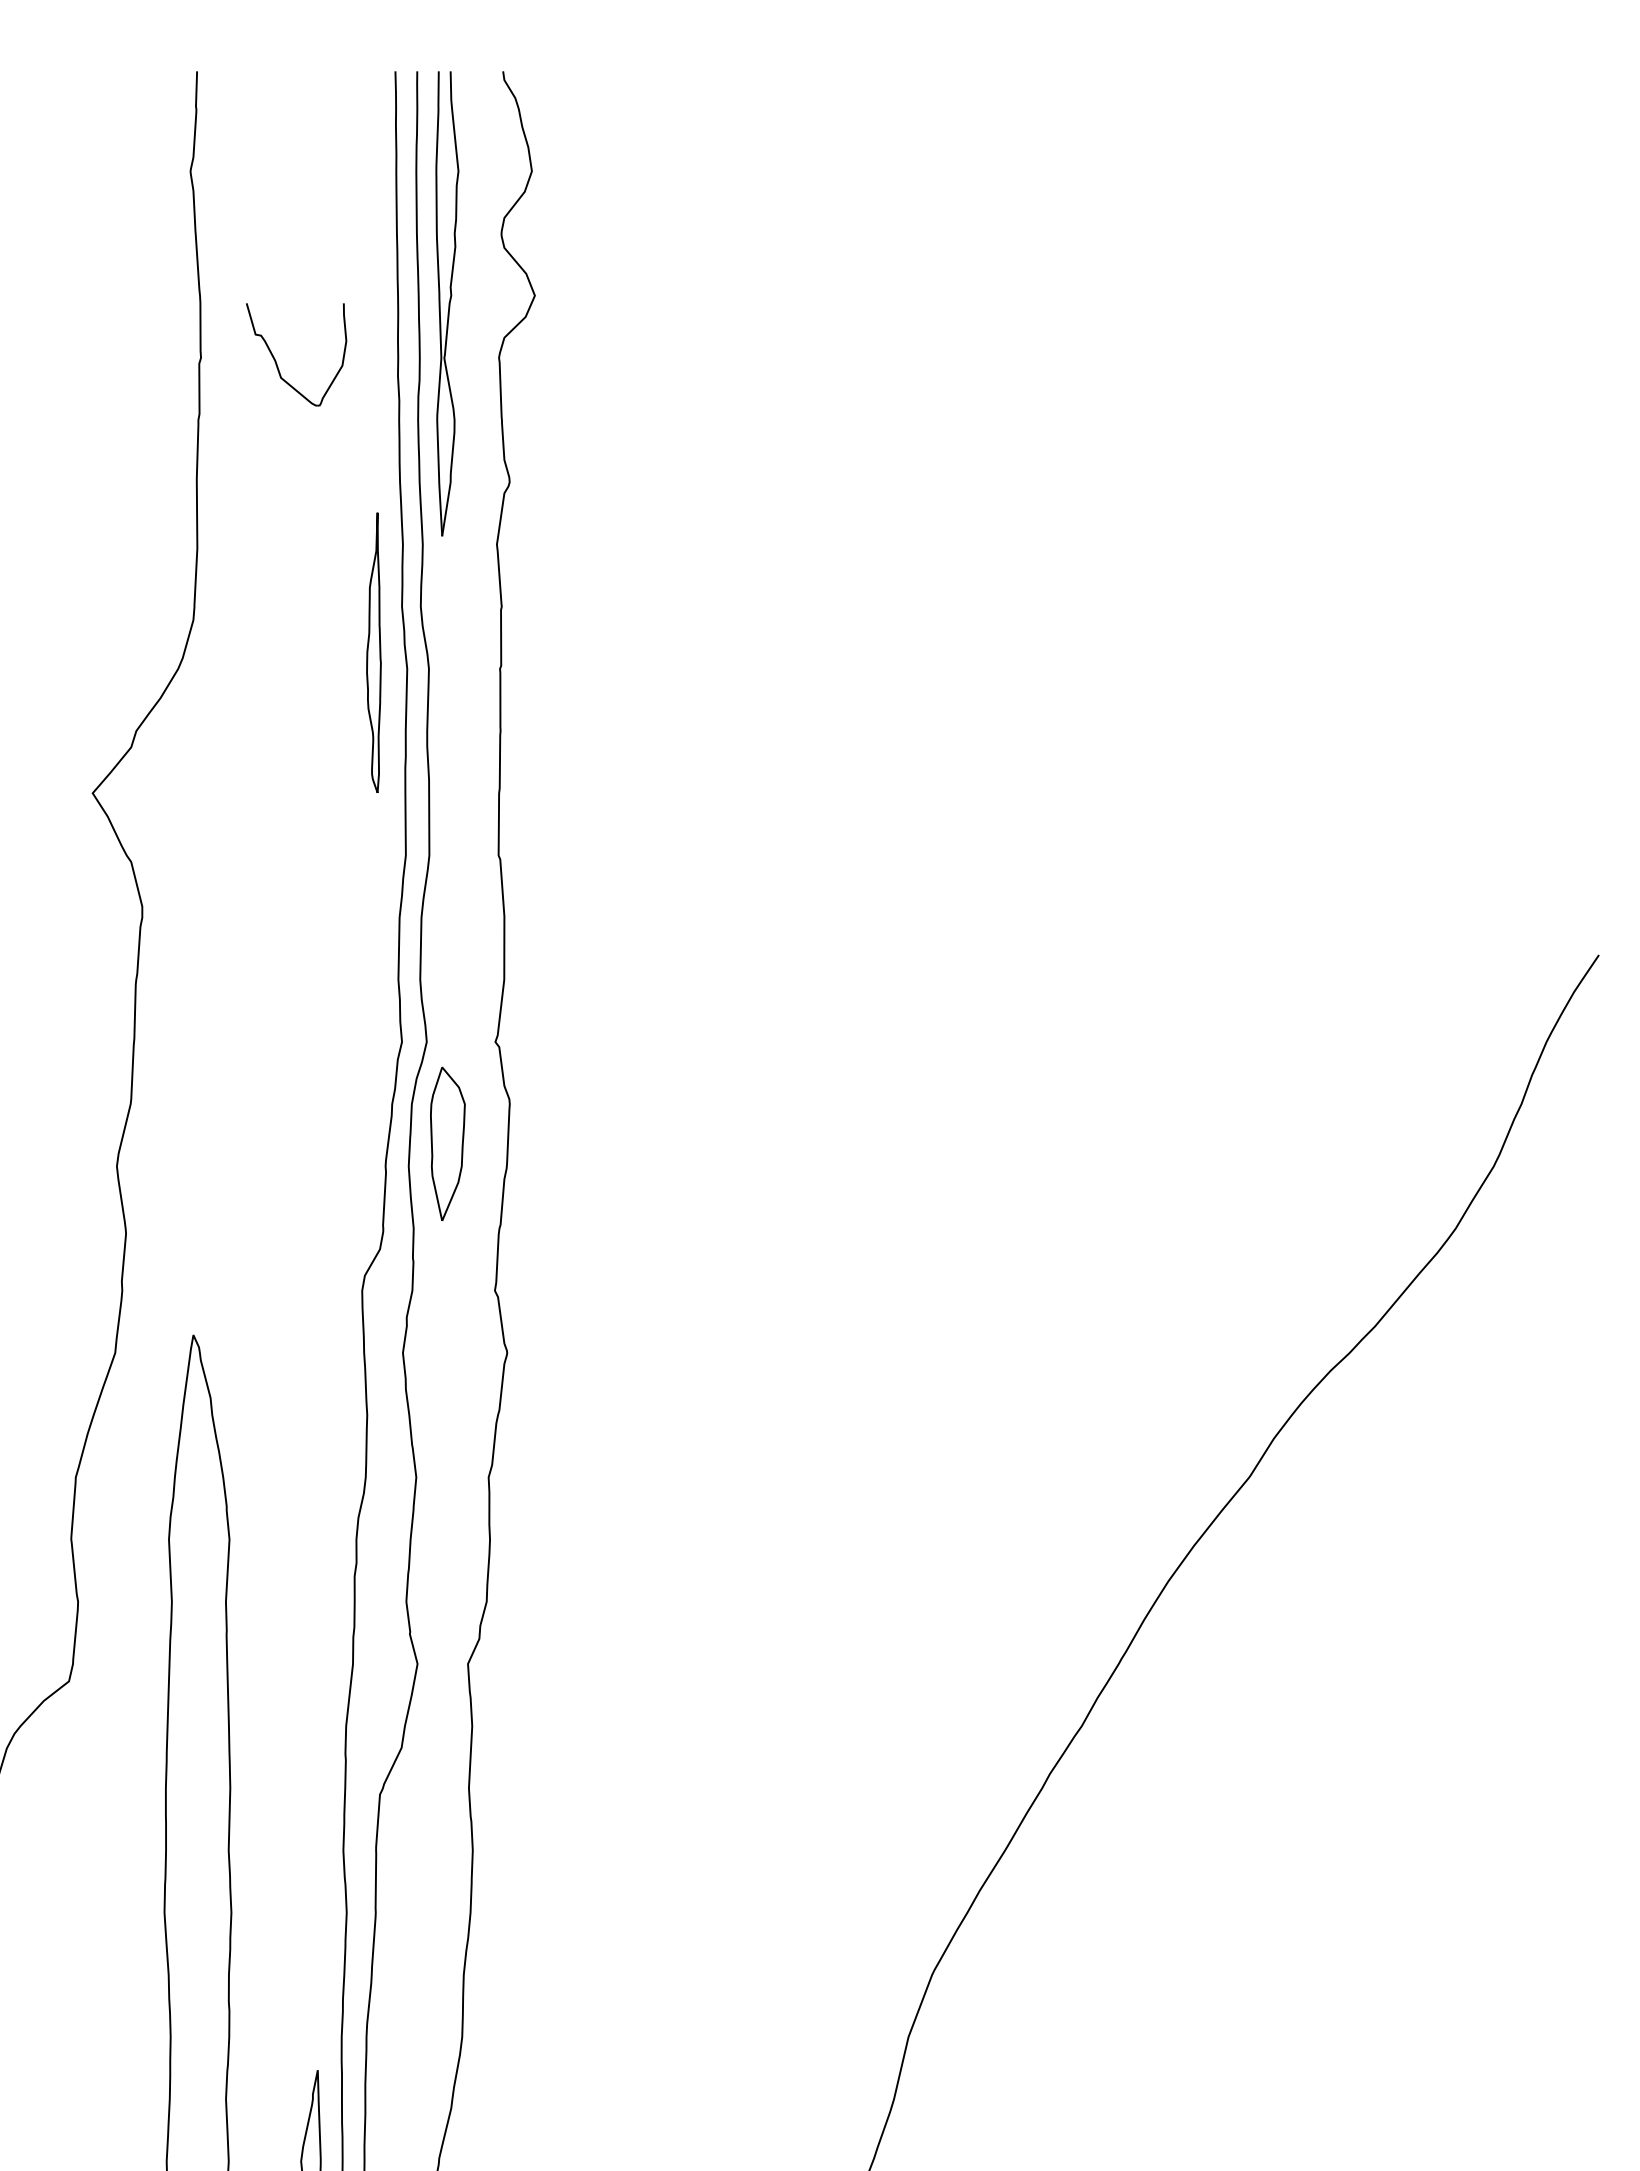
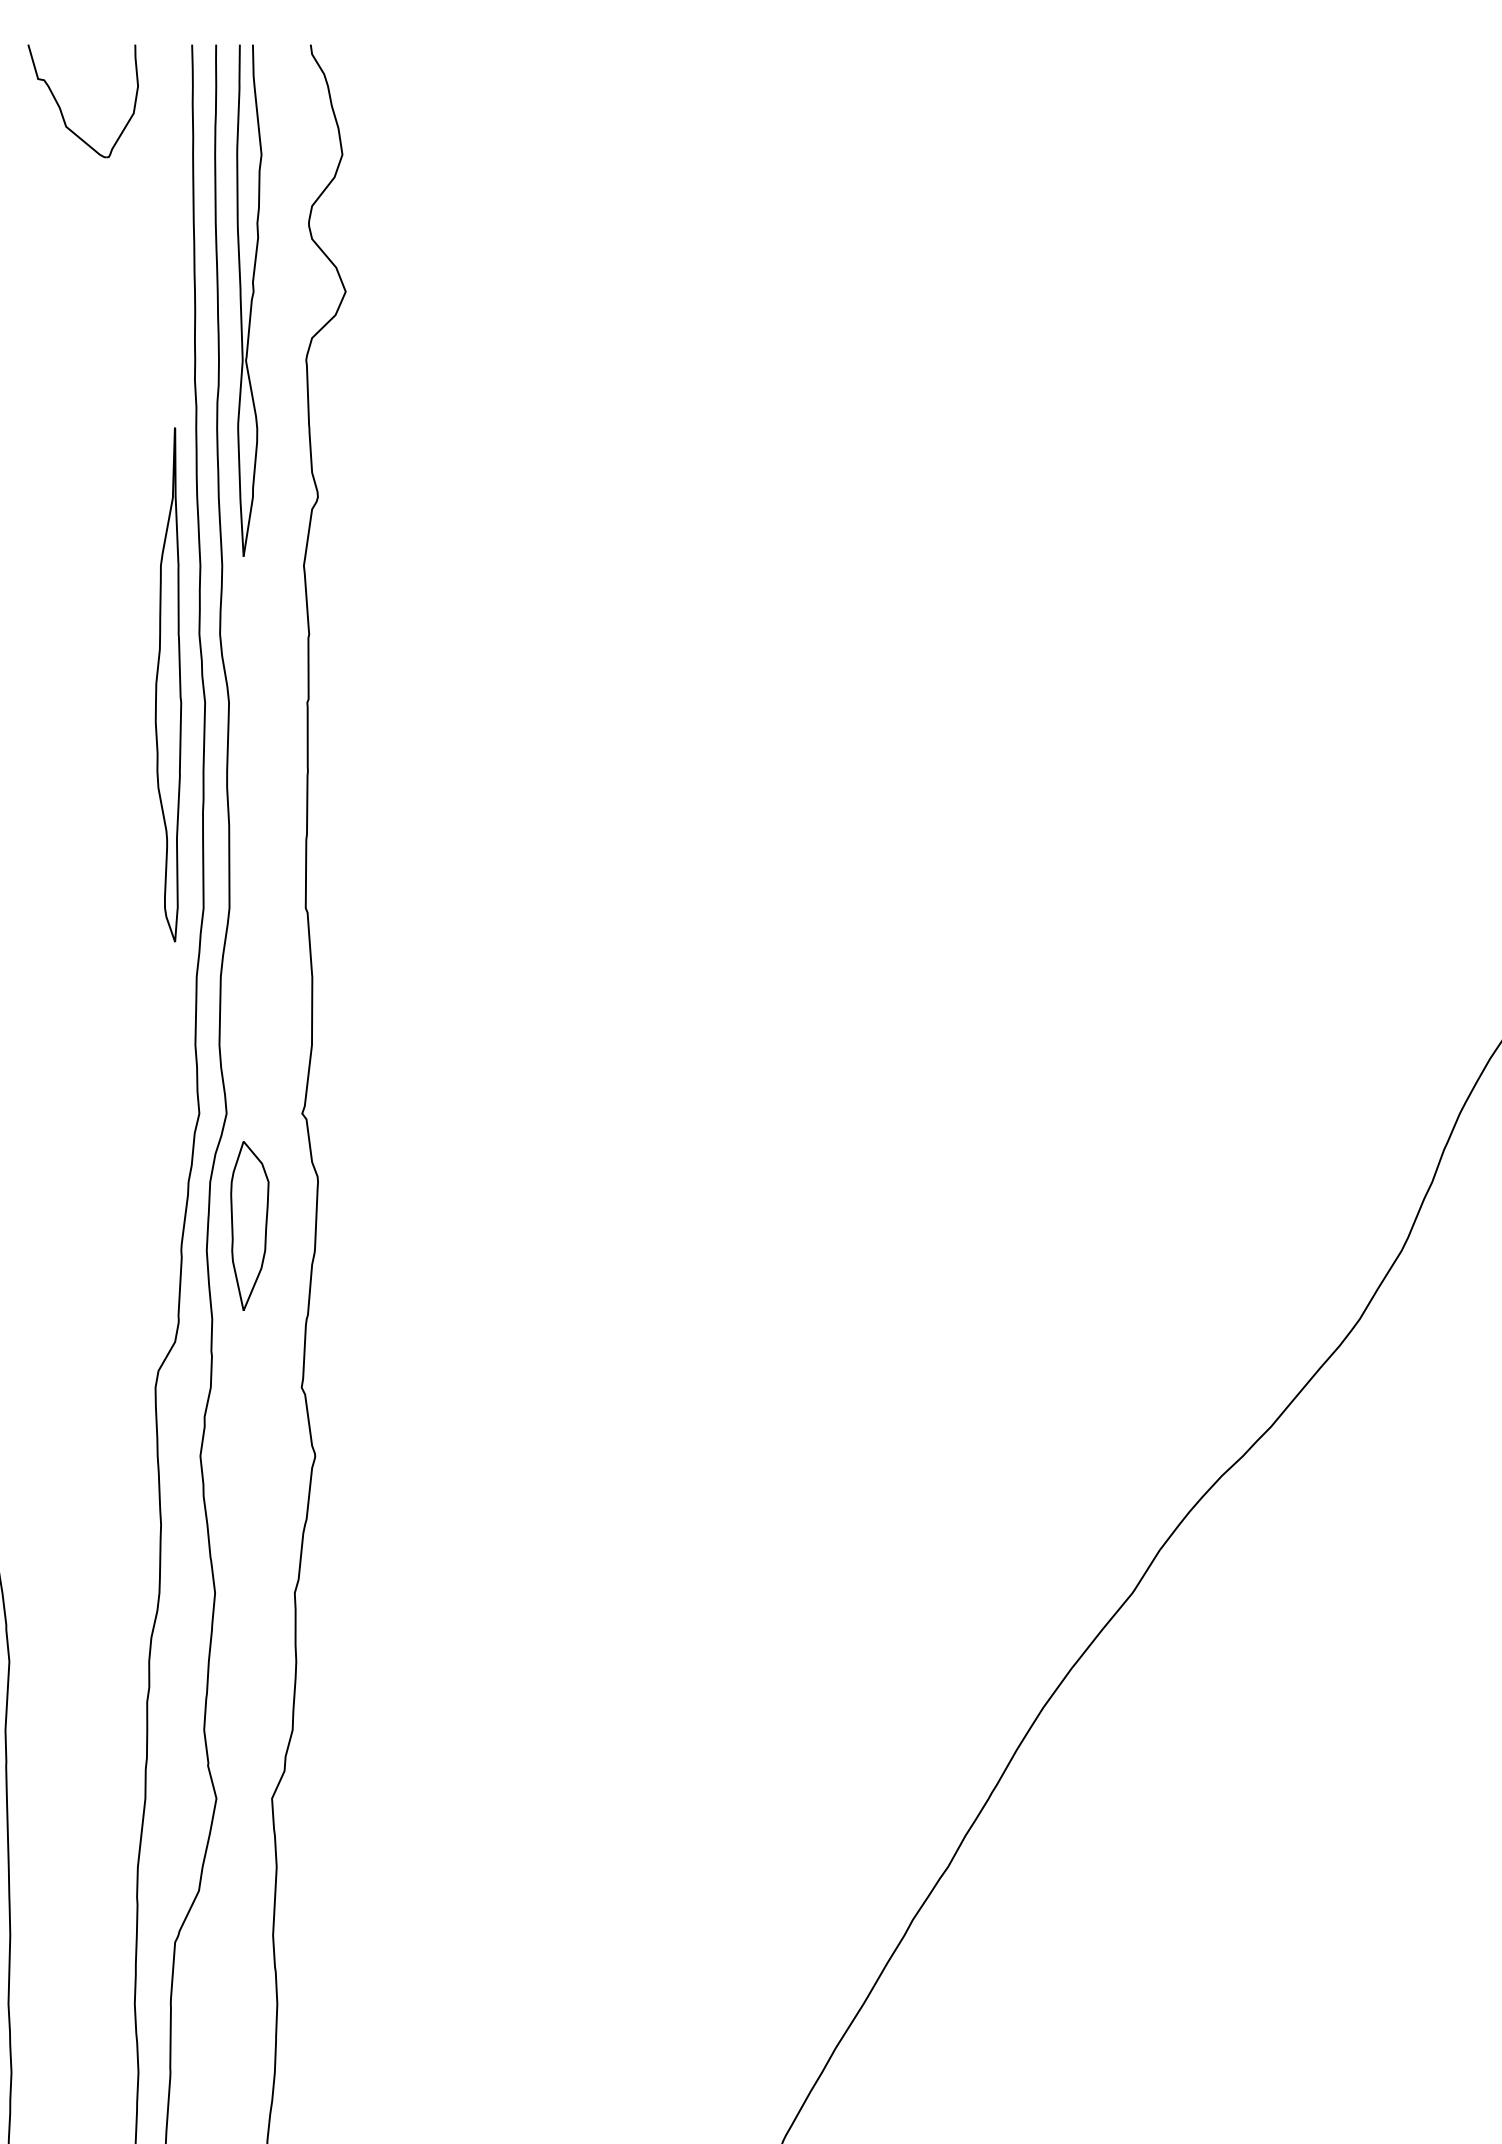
part: (276, 360) -> (61, 107), moved
part: (373, 652) -> (167, 684), size x1.67

